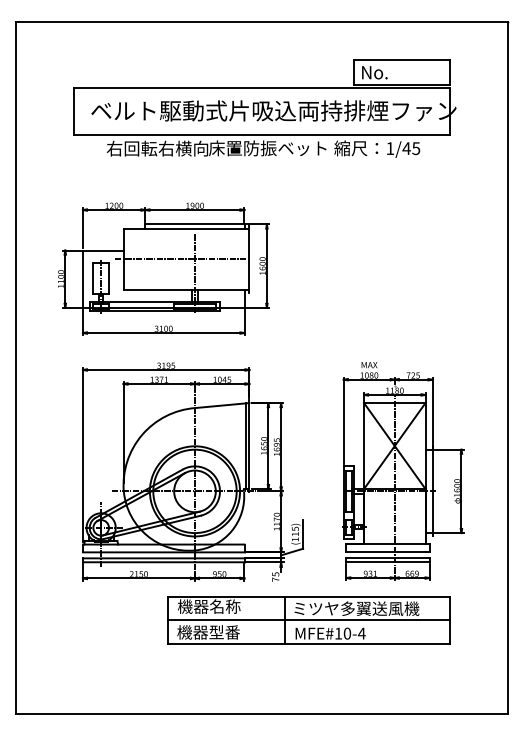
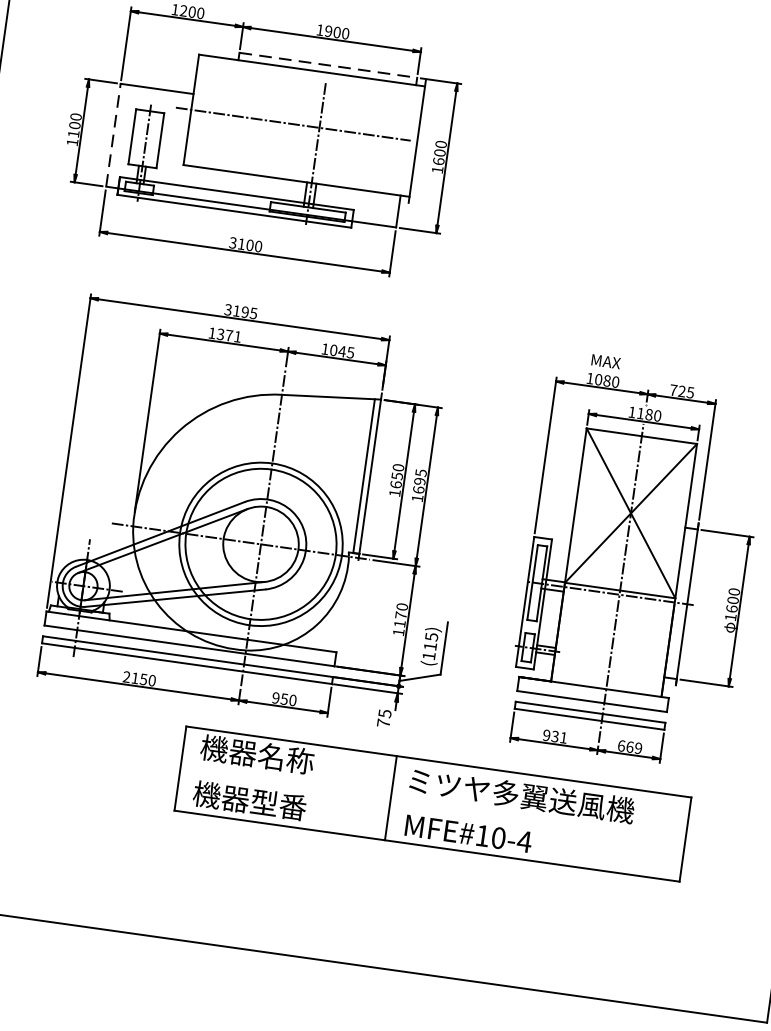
line: (194, 224) -> (327, 65), solid -> dashed
line: (82, 279) -> (112, 135), solid -> dashed
line: (308, 620) -> (432, 804), removed

